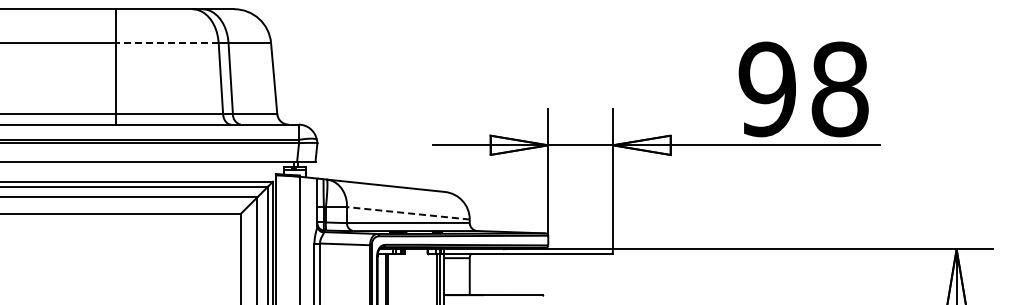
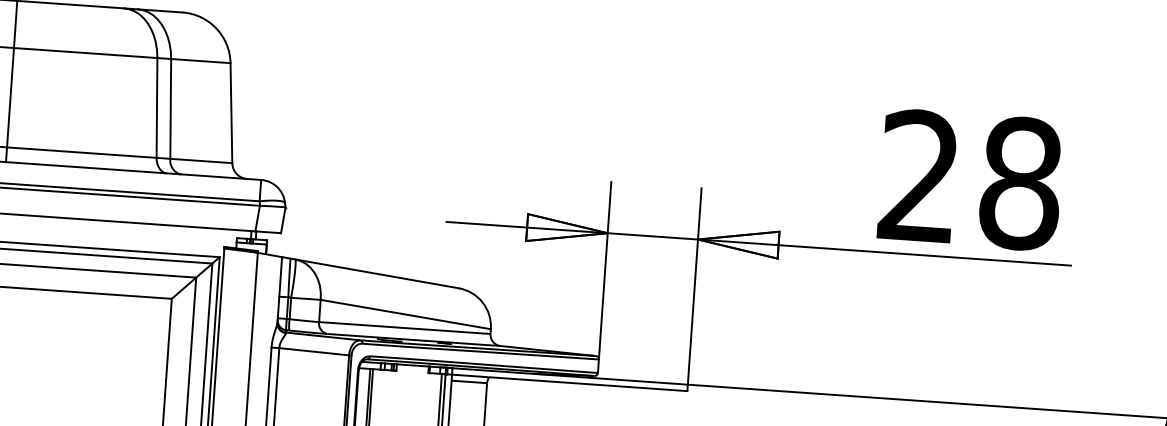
line: (166, 42) -> (84, 52), dashed -> solid
text: (766, 89) -> (918, 176), 98 -> 28
line: (408, 213) -> (405, 314), dashed -> solid

